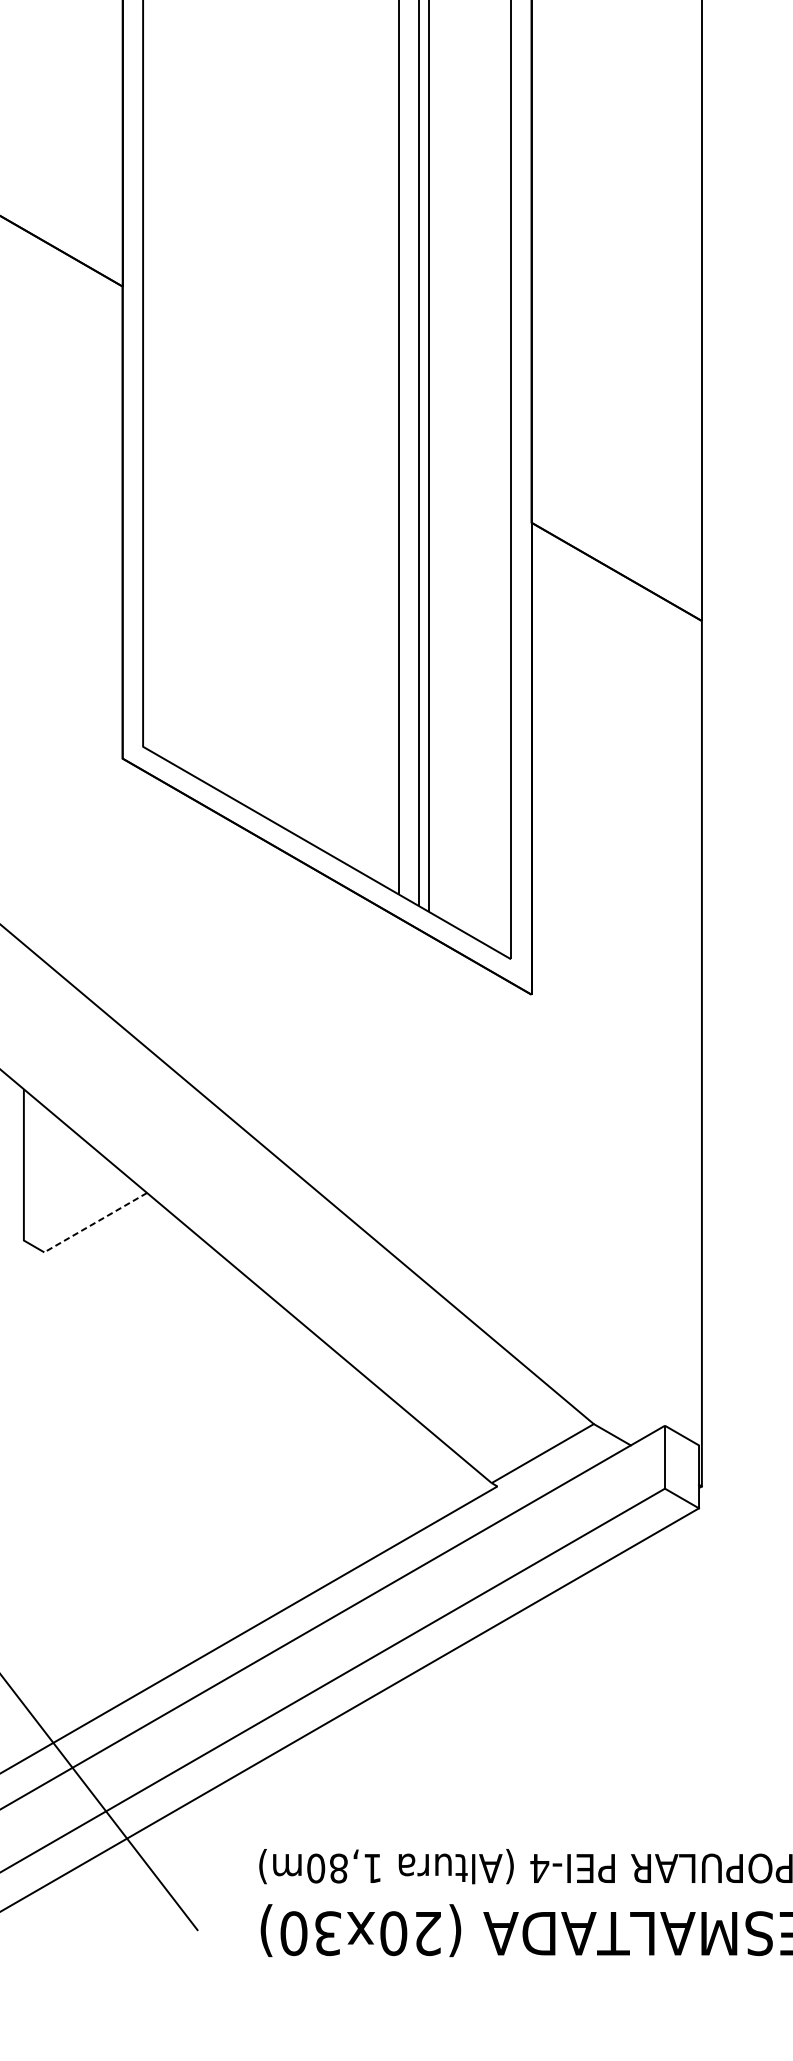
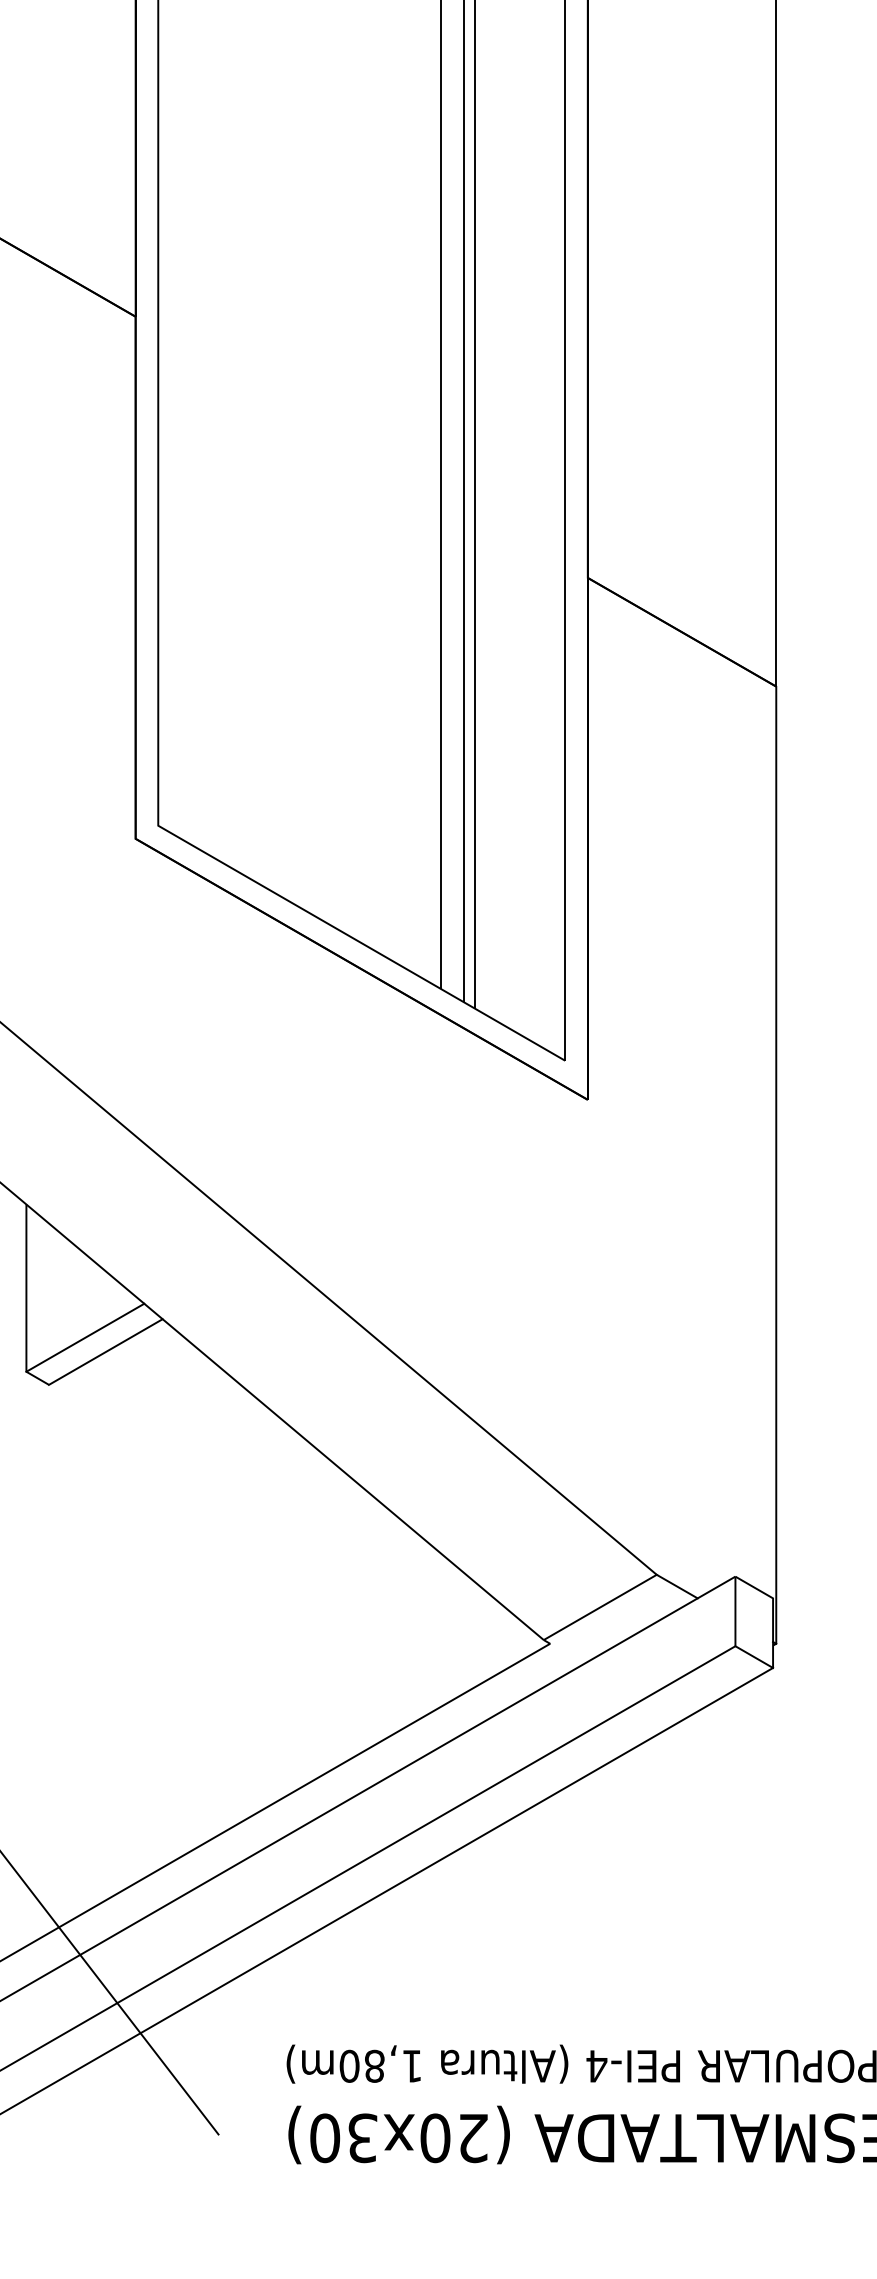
line: (77, 1209) -> (85, 1337), added
line: (95, 1223) -> (105, 1352), dashed -> solid

